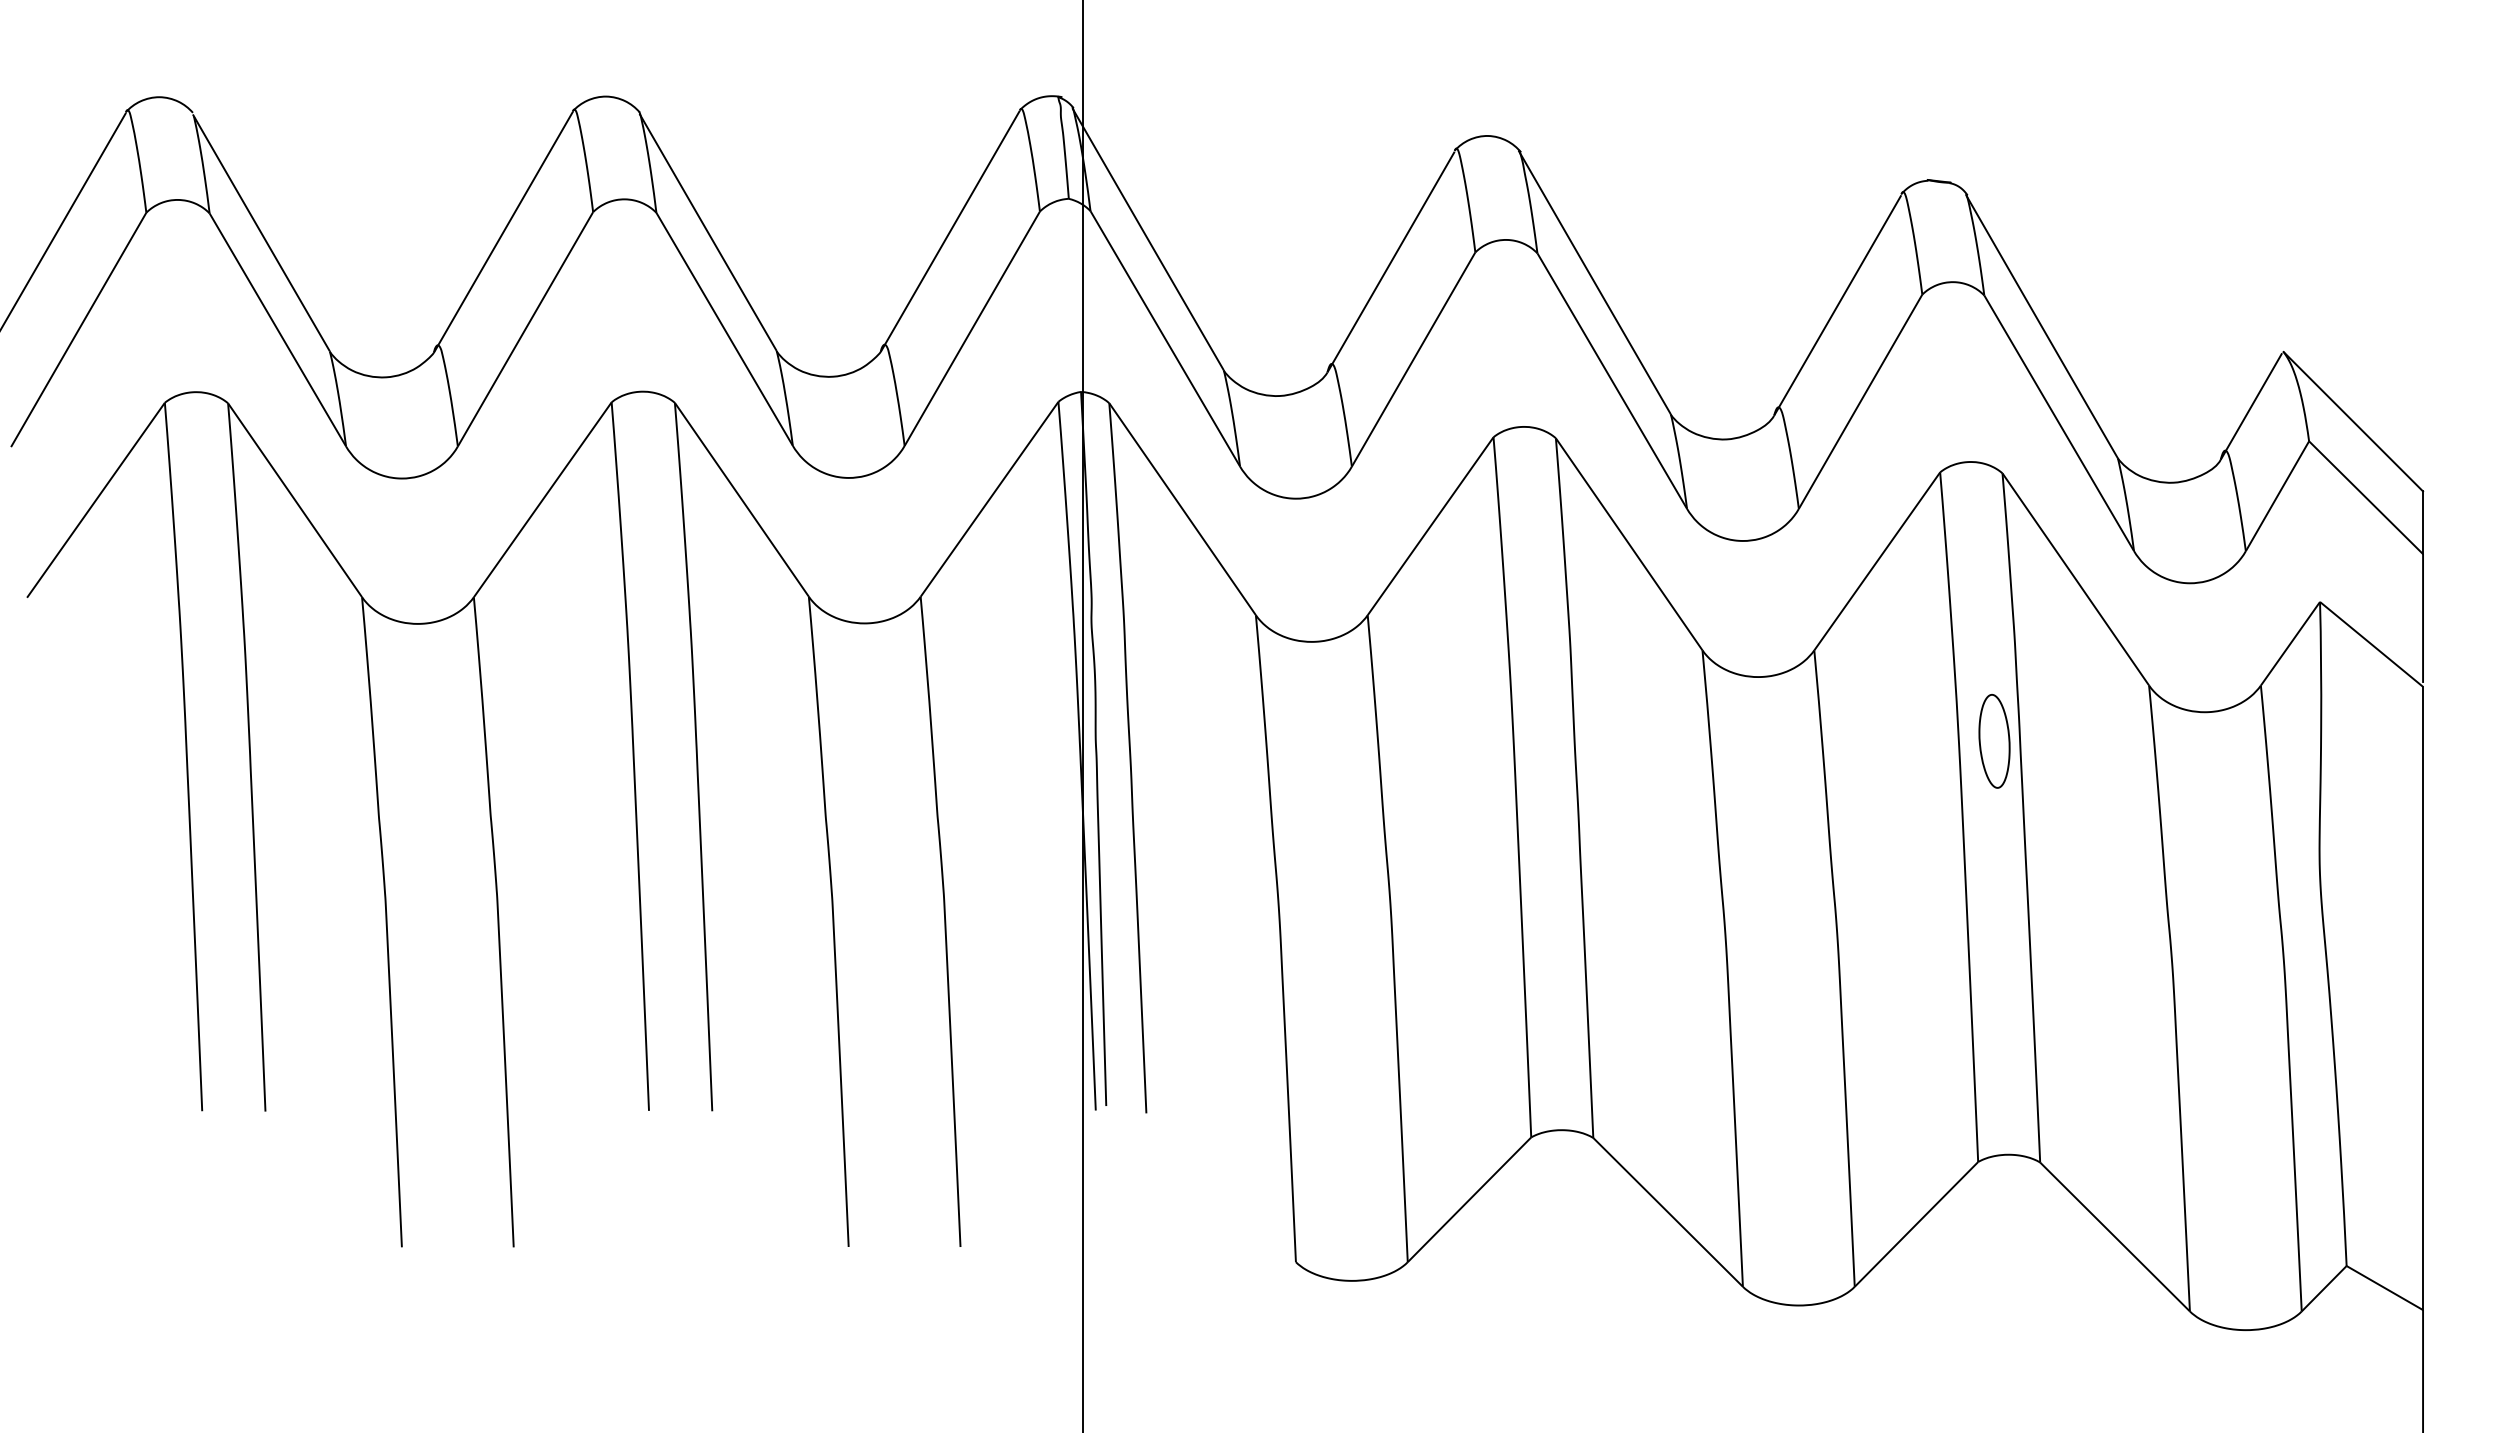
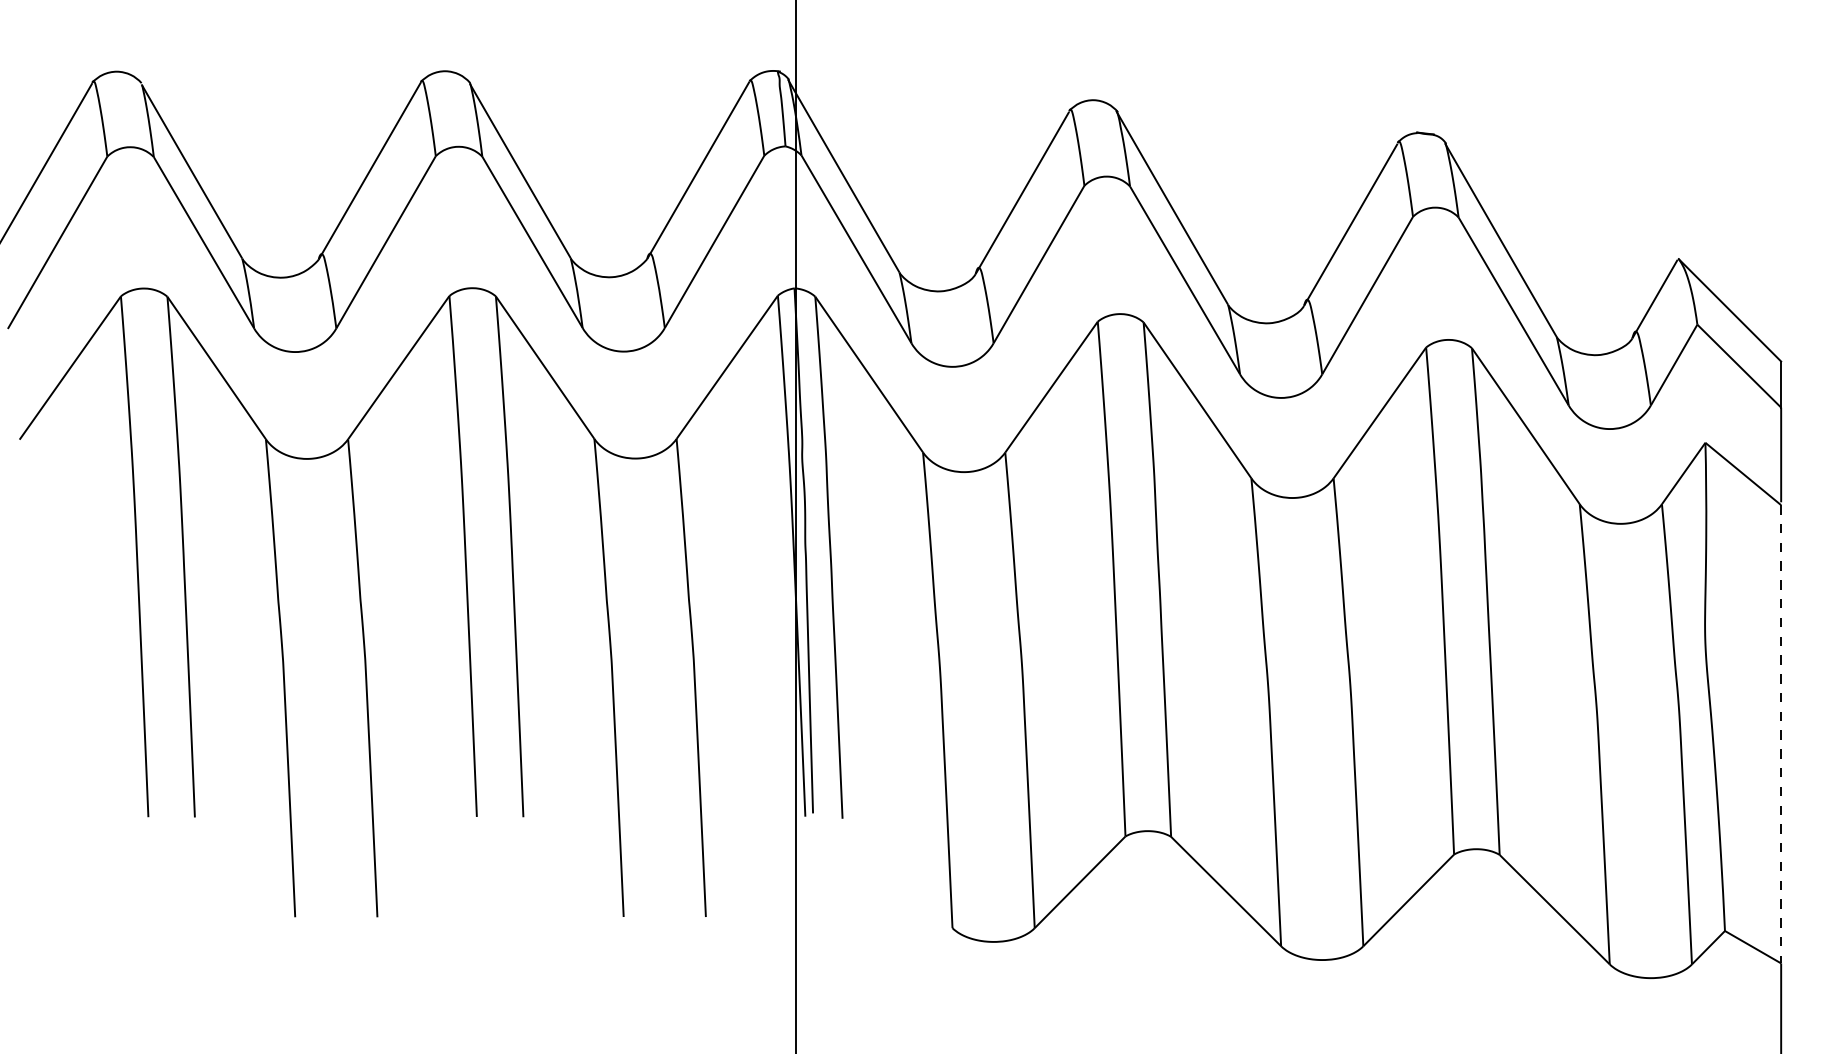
part: (1994, 741) -> (1466, 545), removed
line: (2423, 998) -> (1781, 734), solid -> dashed

